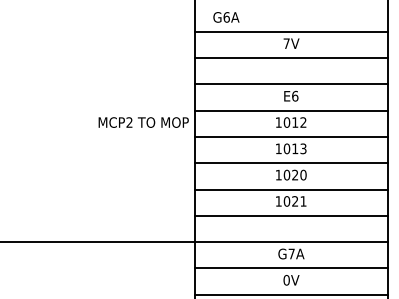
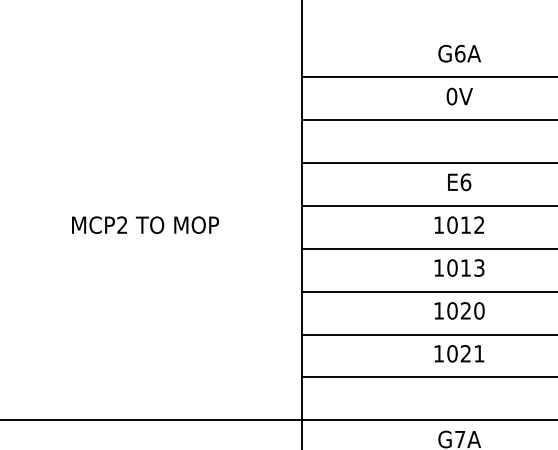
text: (226, 17) -> (459, 53), moved
text: (286, 43) -> (451, 96), 7V -> 0V
text: (143, 122) -> (145, 225), moved

